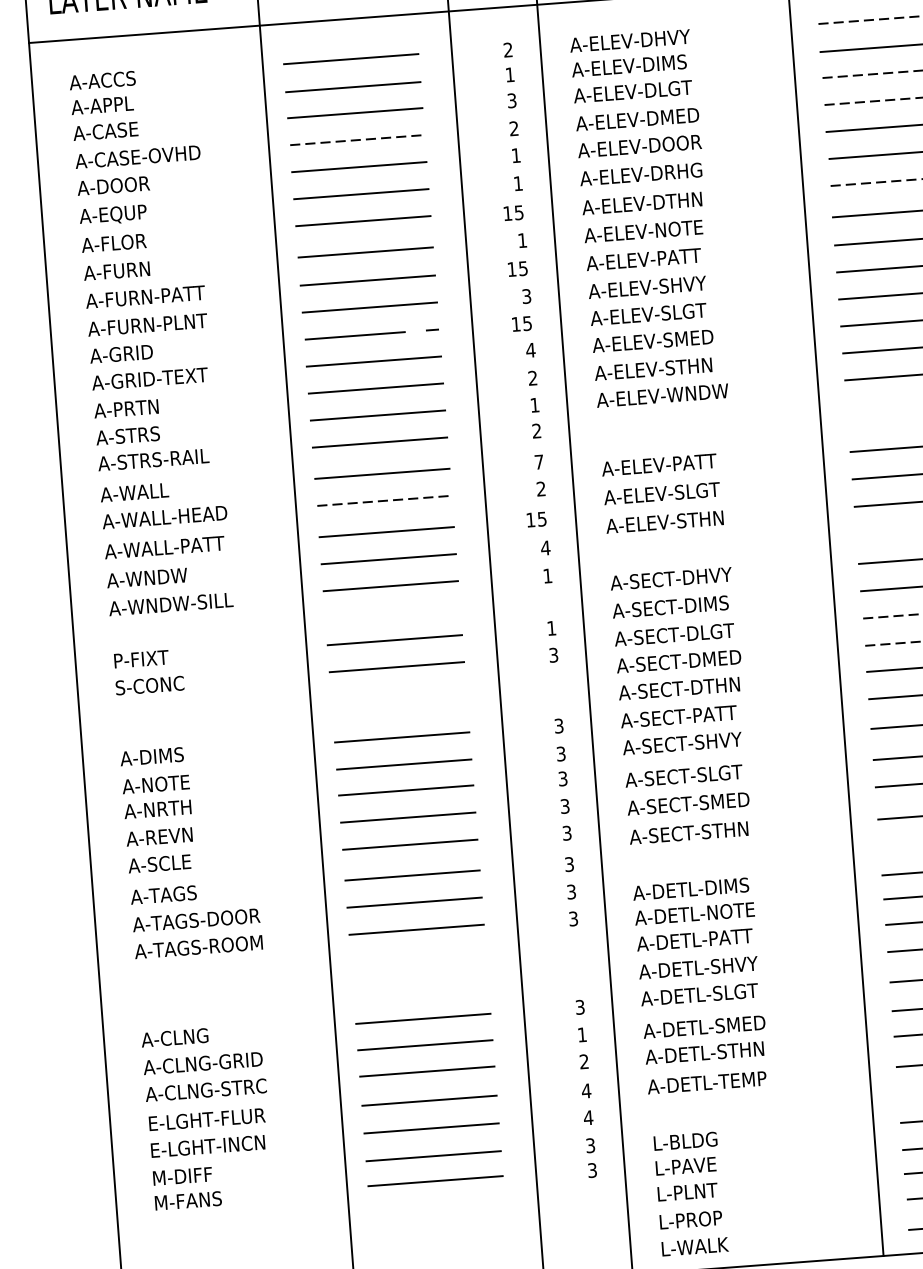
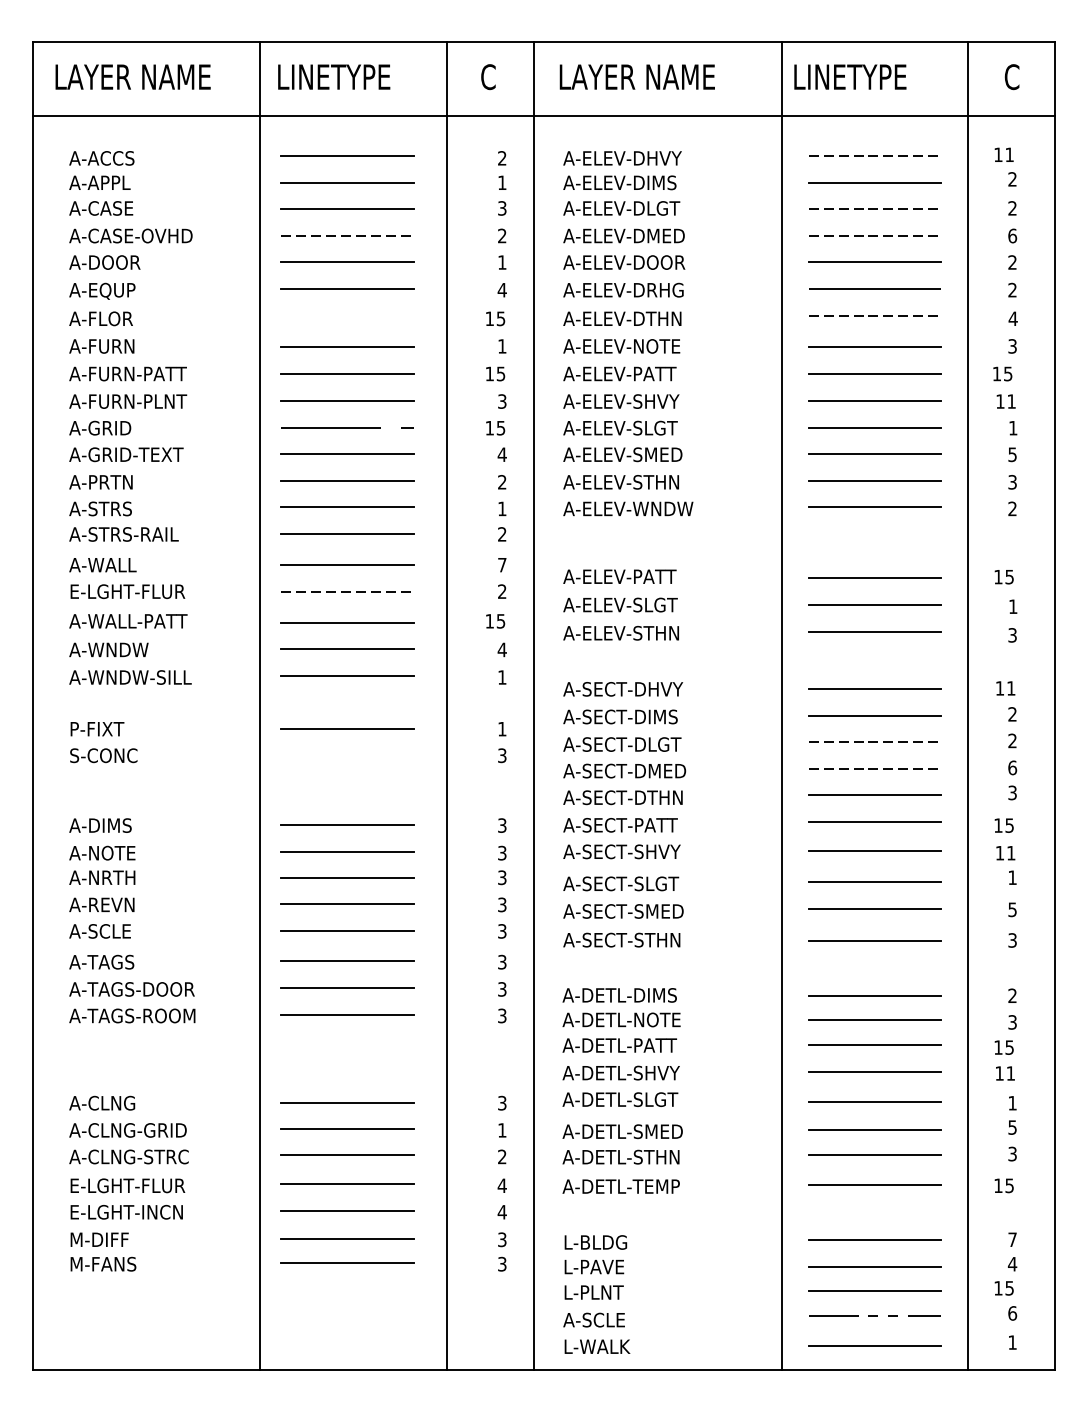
text: (517, 184) -> (501, 290), 1 -> 4
line: (363, 221) -> (347, 315), removed
text: (164, 517) -> (130, 591), A-WALL-HEAD -> E-LGHT-FLUR
line: (396, 666) -> (347, 755), removed
text: (690, 1219) -> (594, 1319), L-PROP -> A-SCLE

